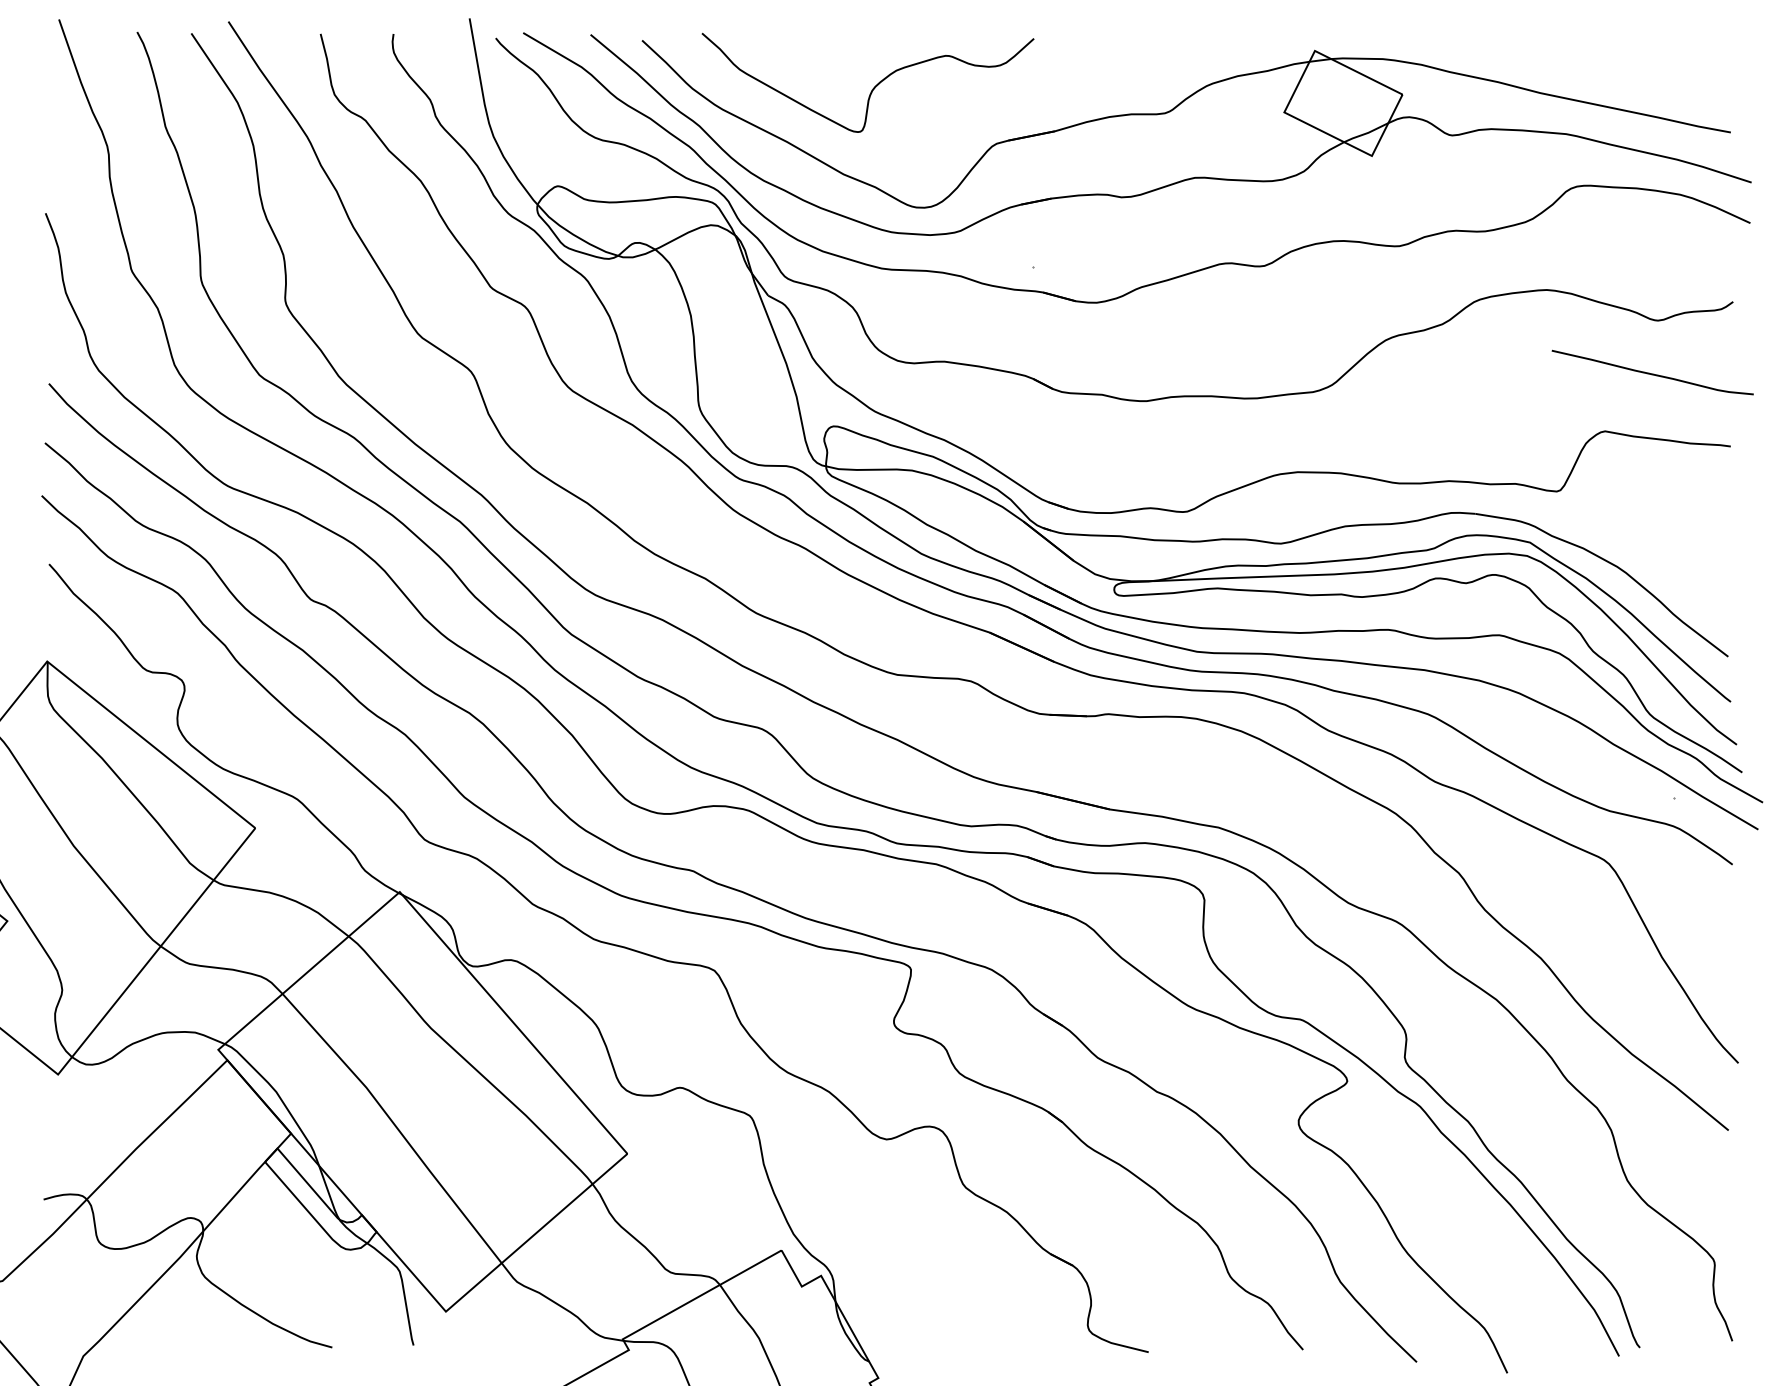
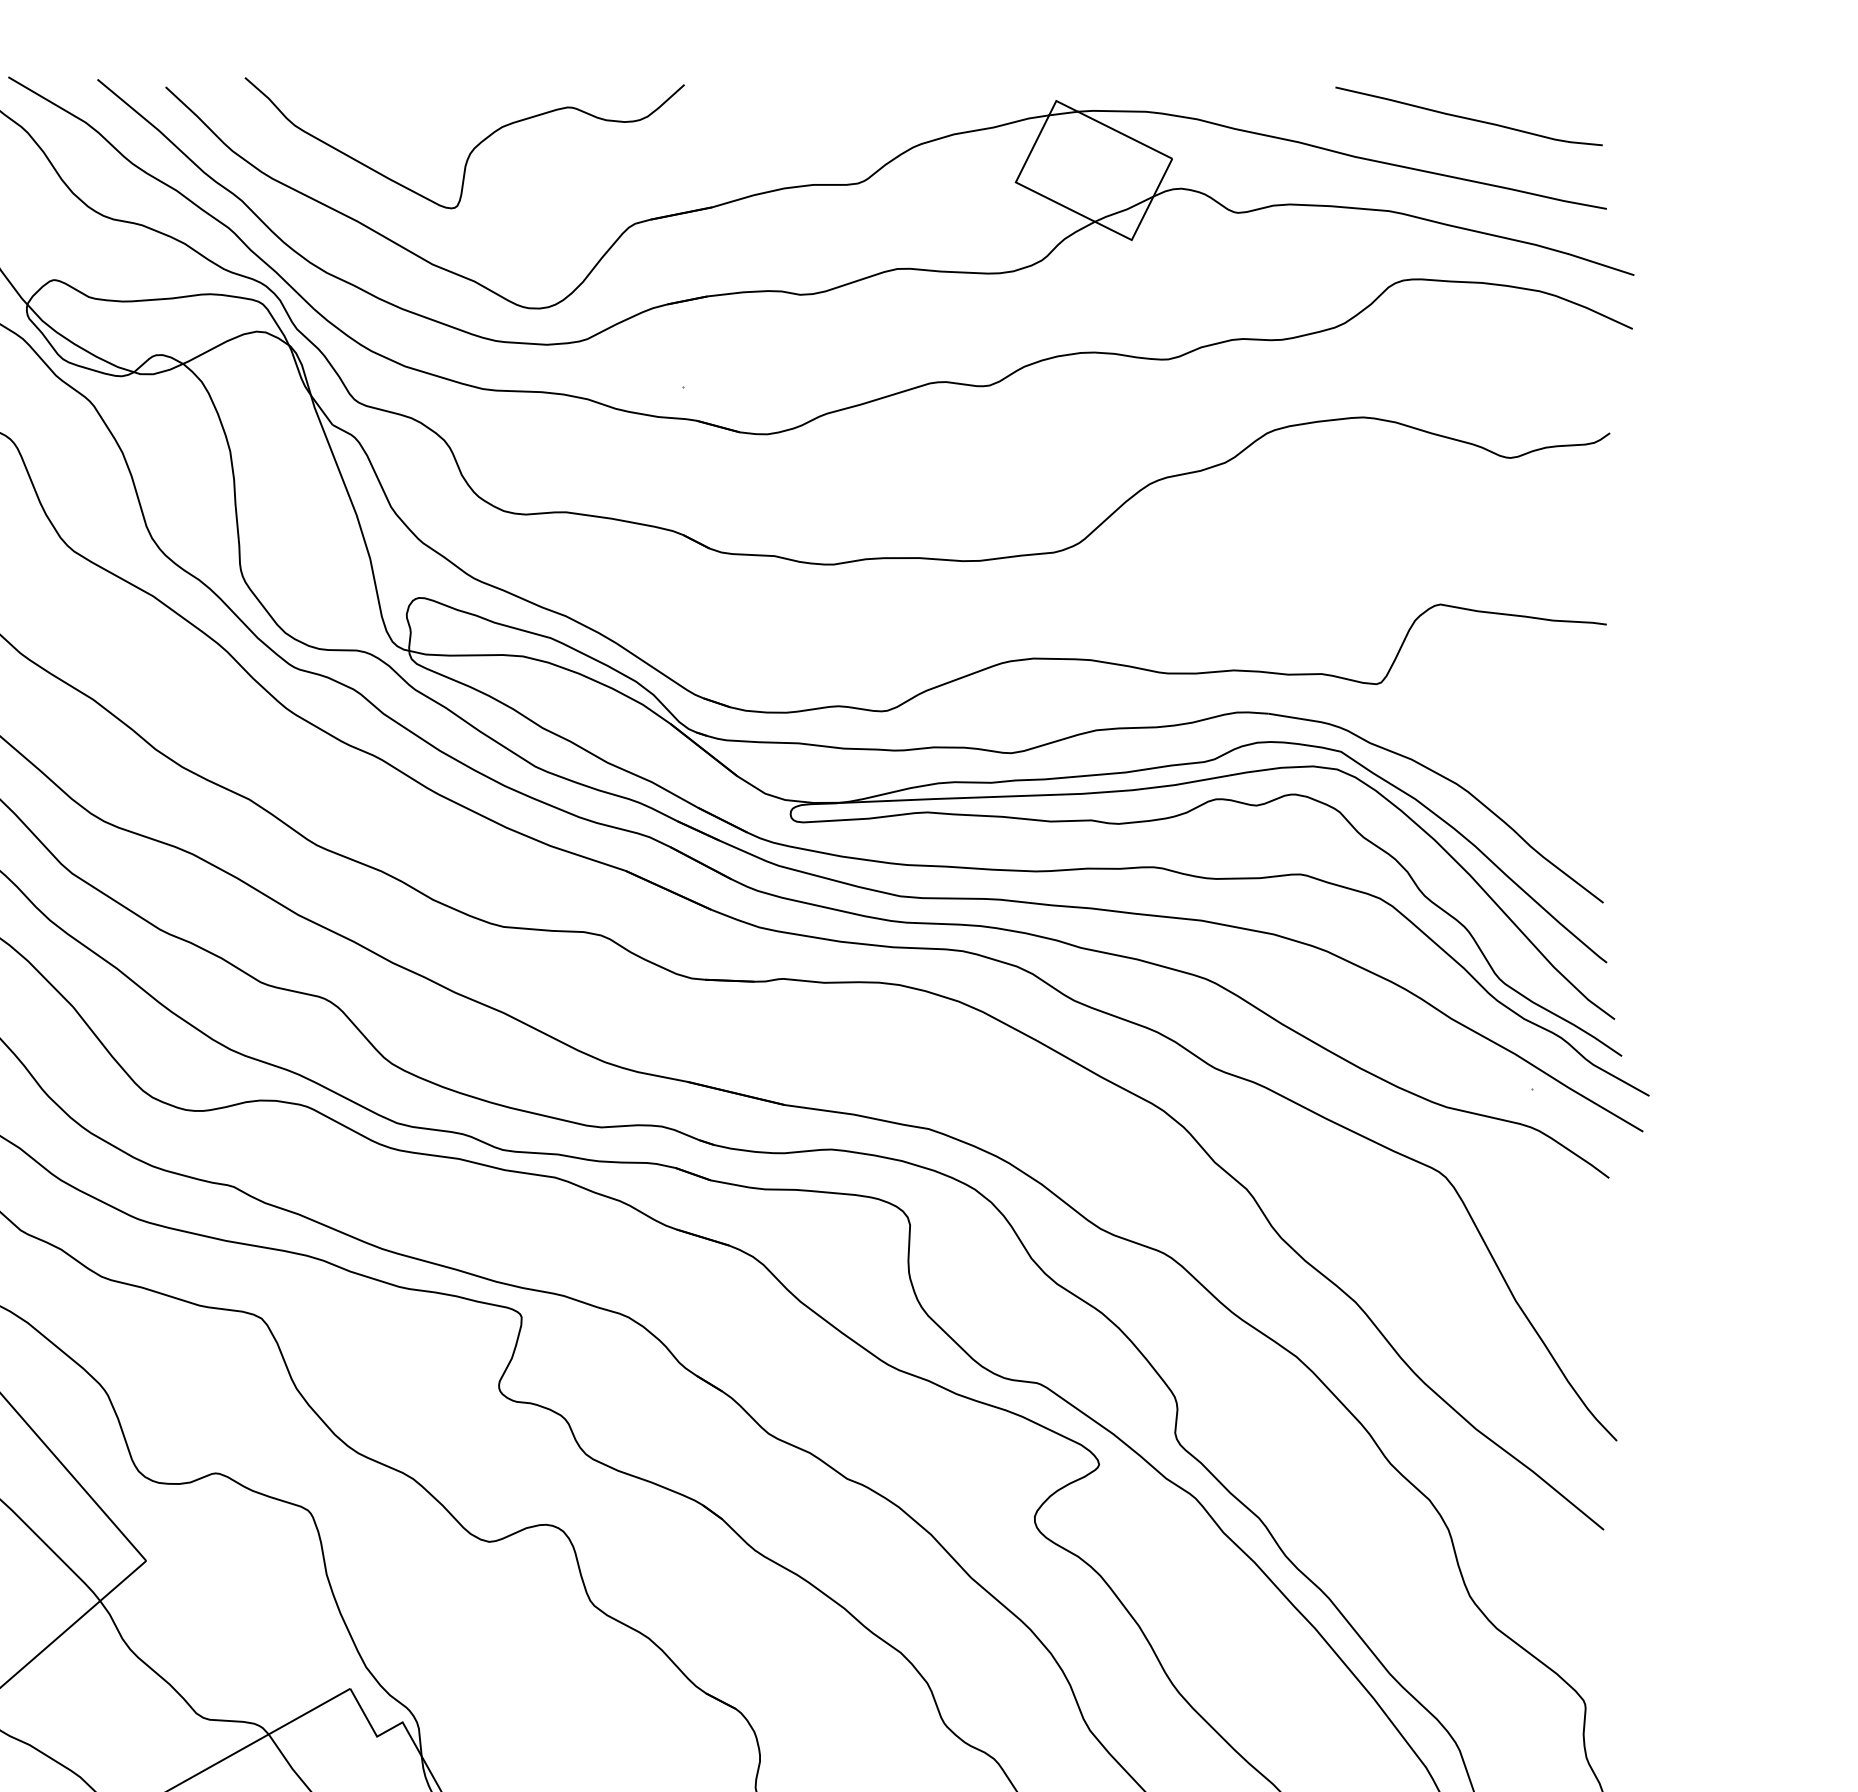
curve: (1652, 373) -> (1468, 117), moved

